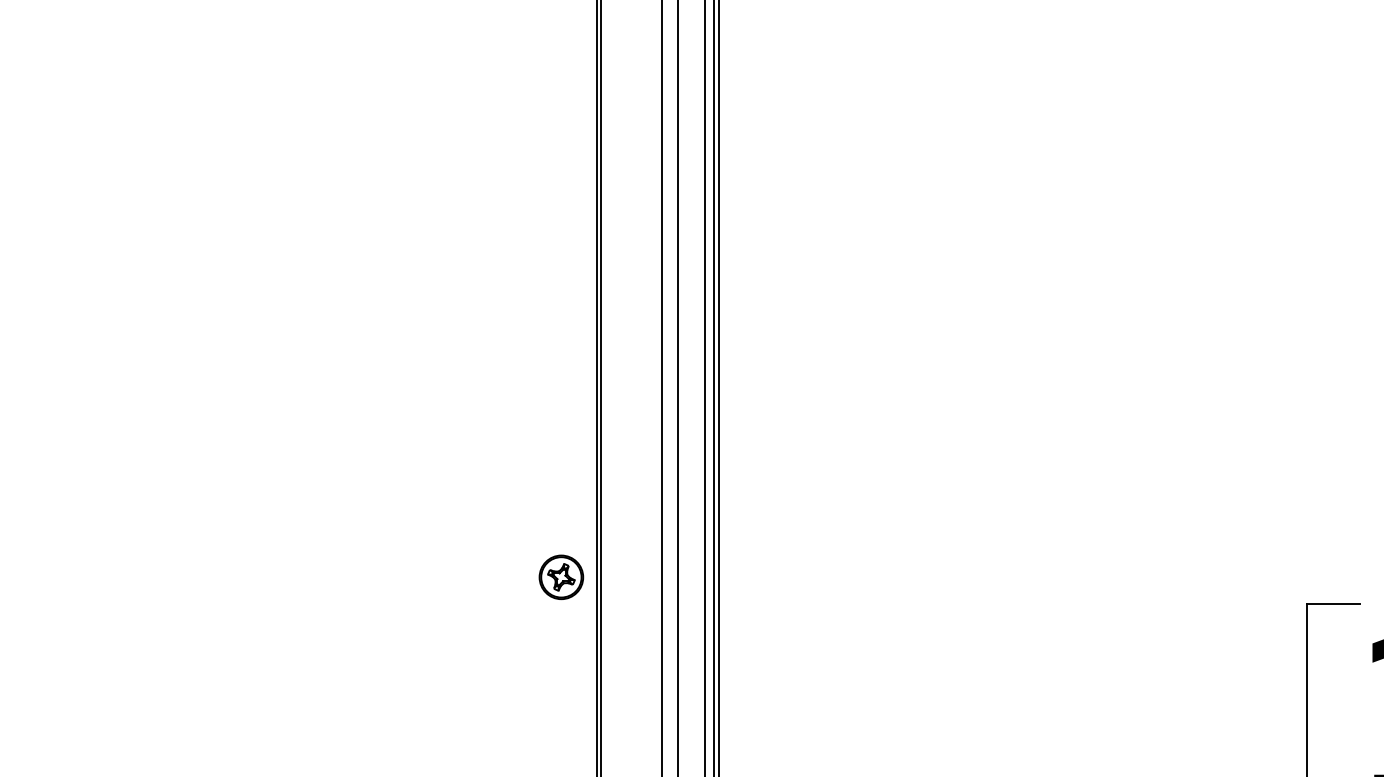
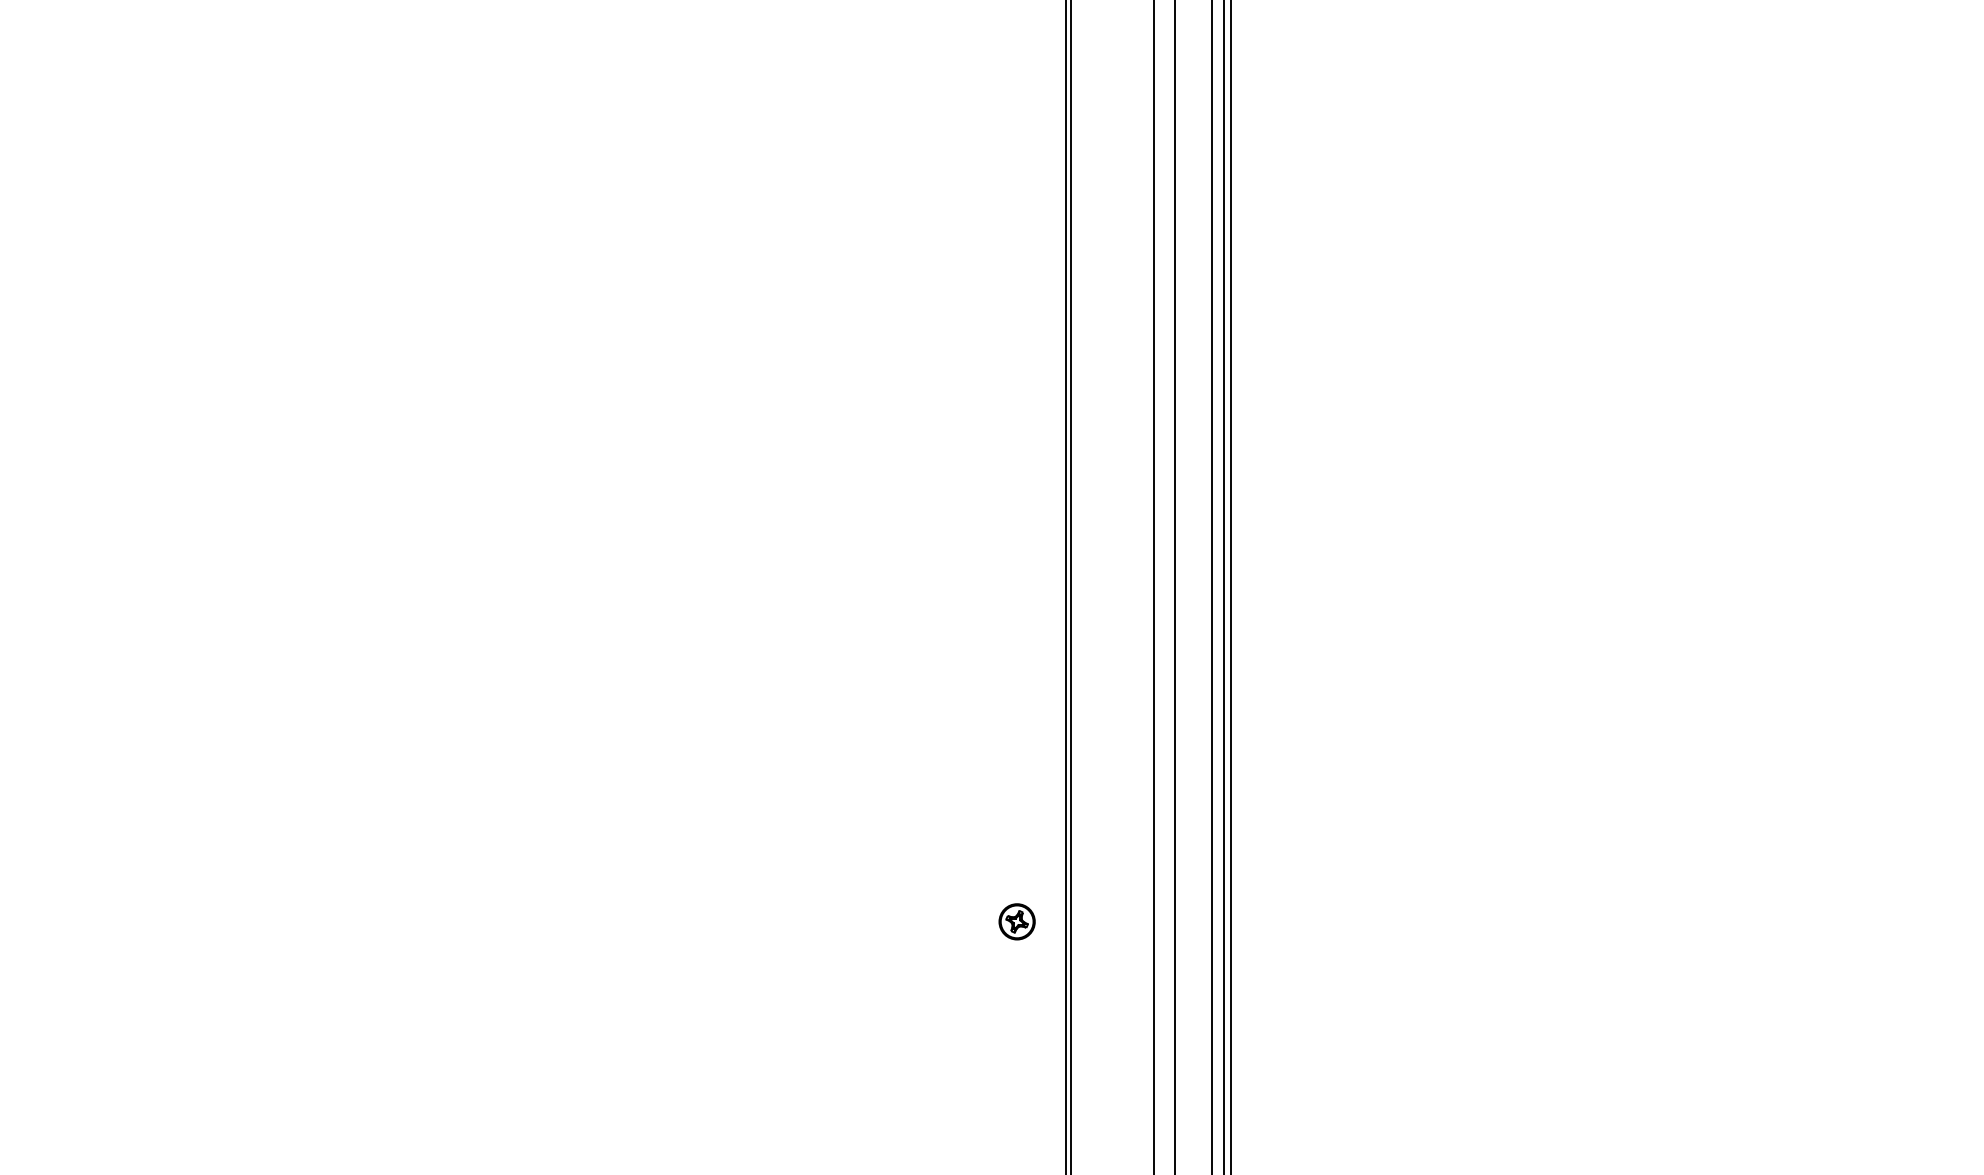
part: (560, 577) -> (1016, 921), size x0.6

